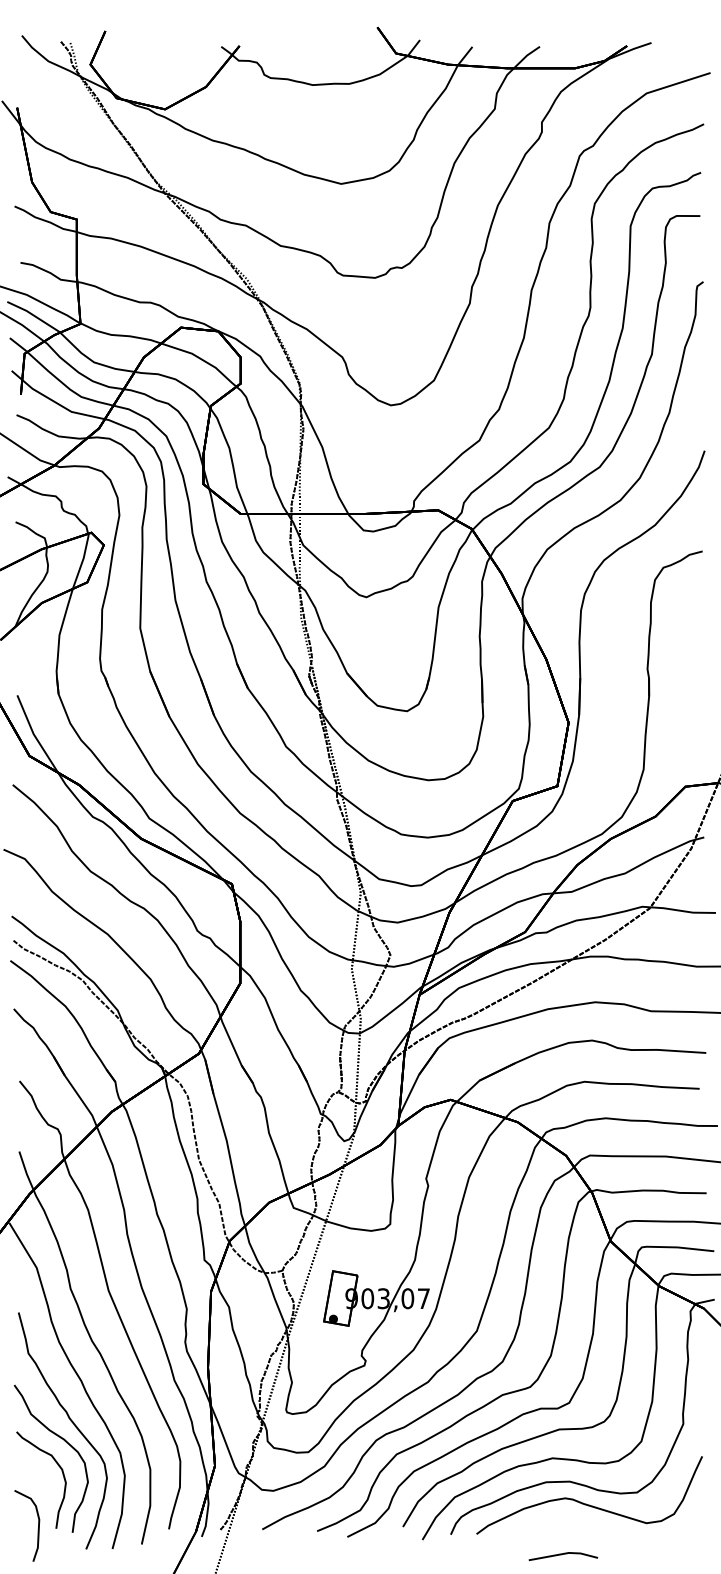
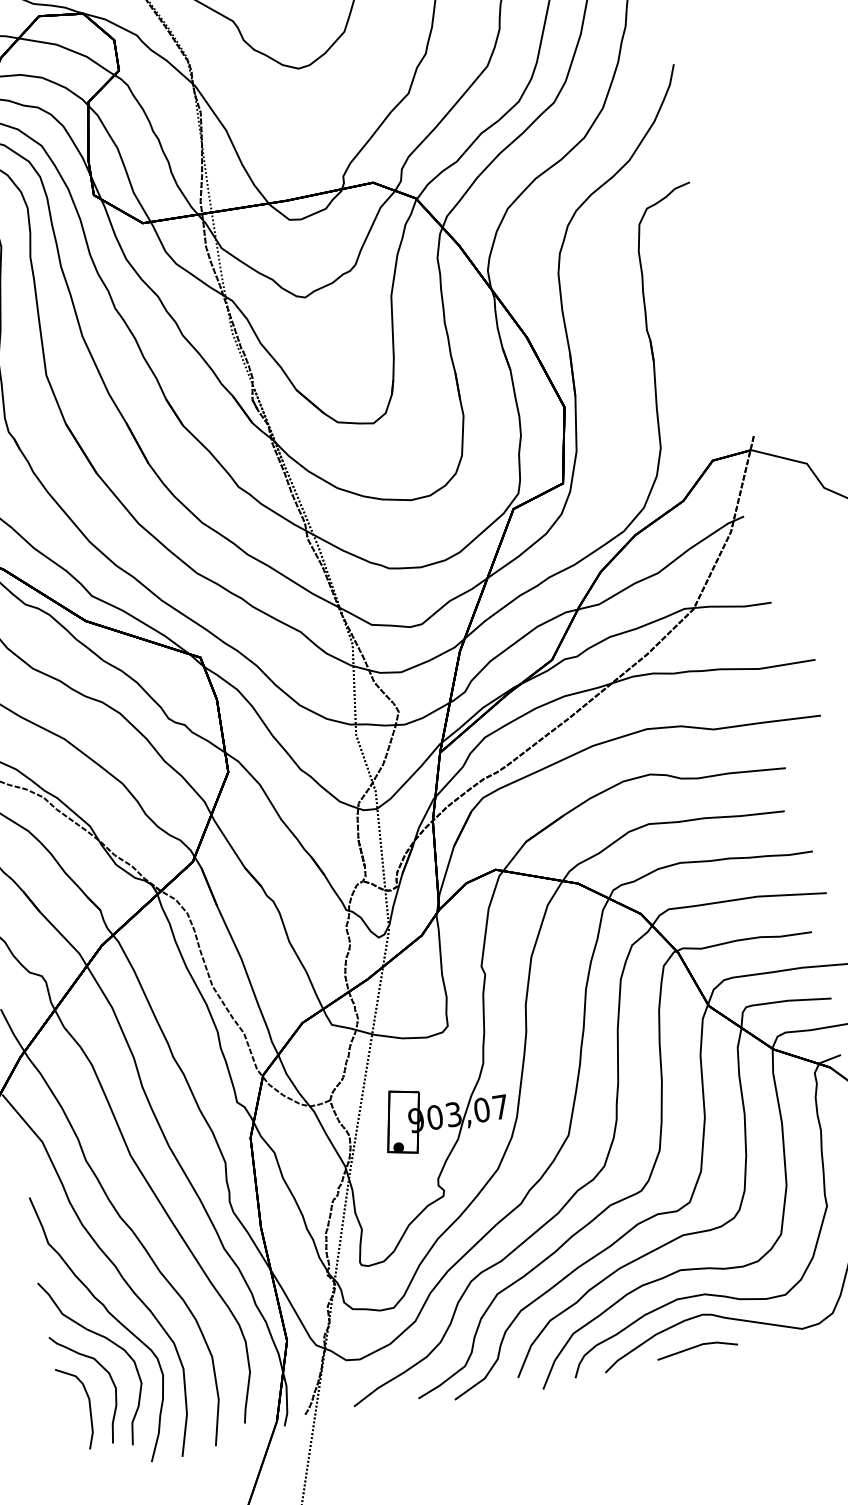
curve: (37, 1529) -> (89, 1410), moved
line: (563, 1554) -> (697, 1346), moved

